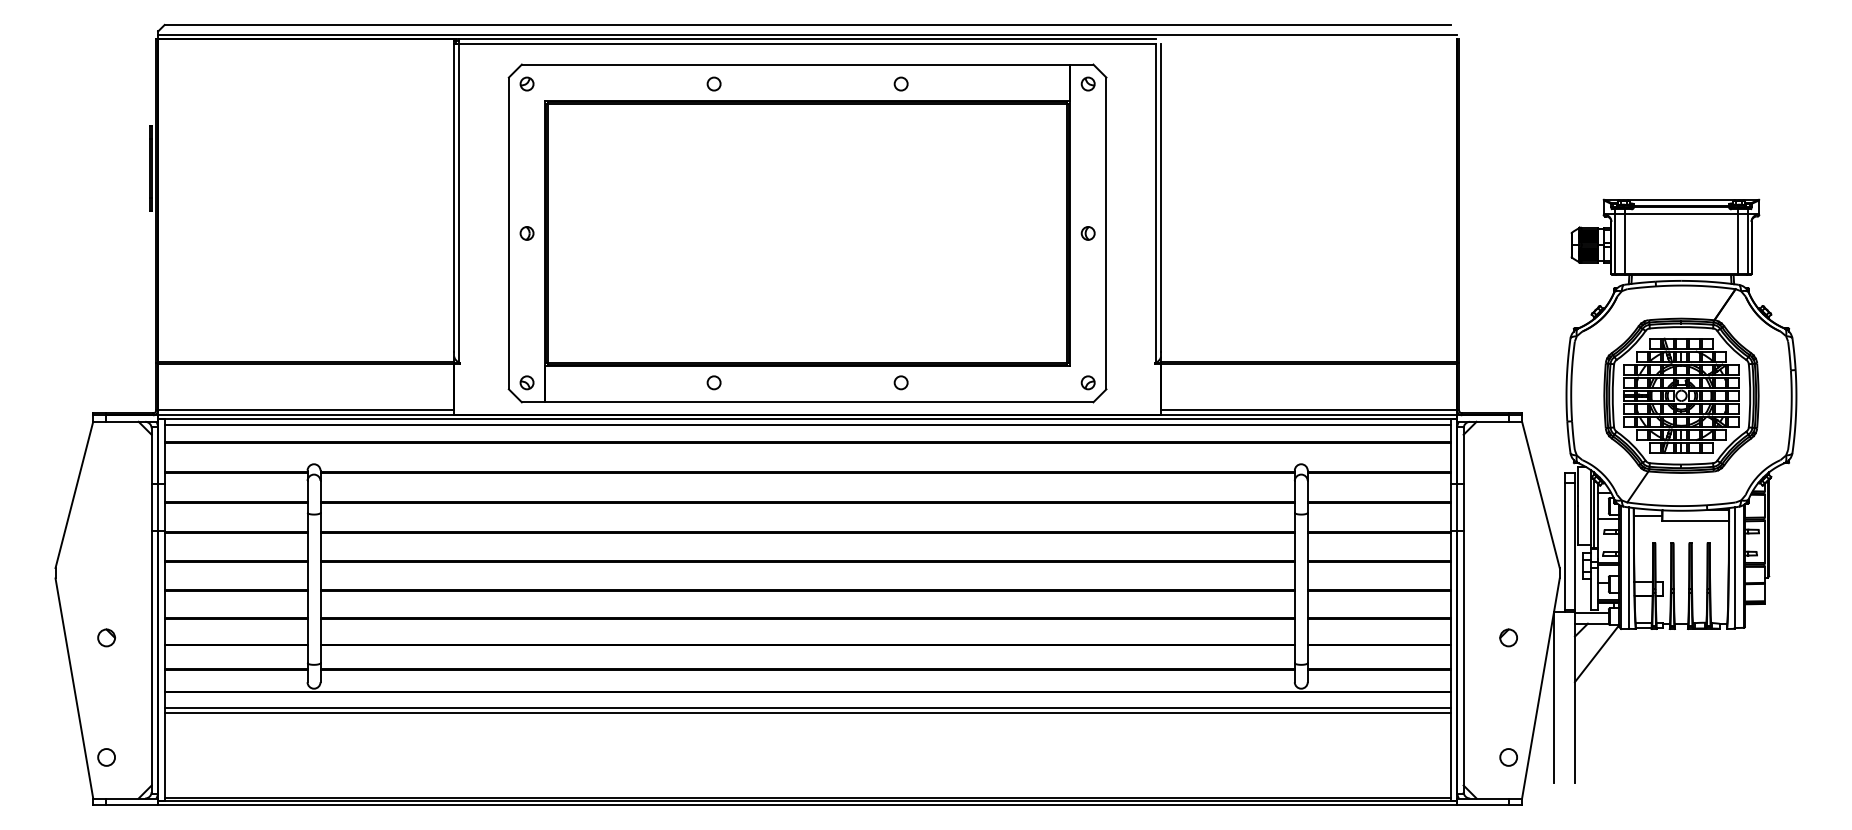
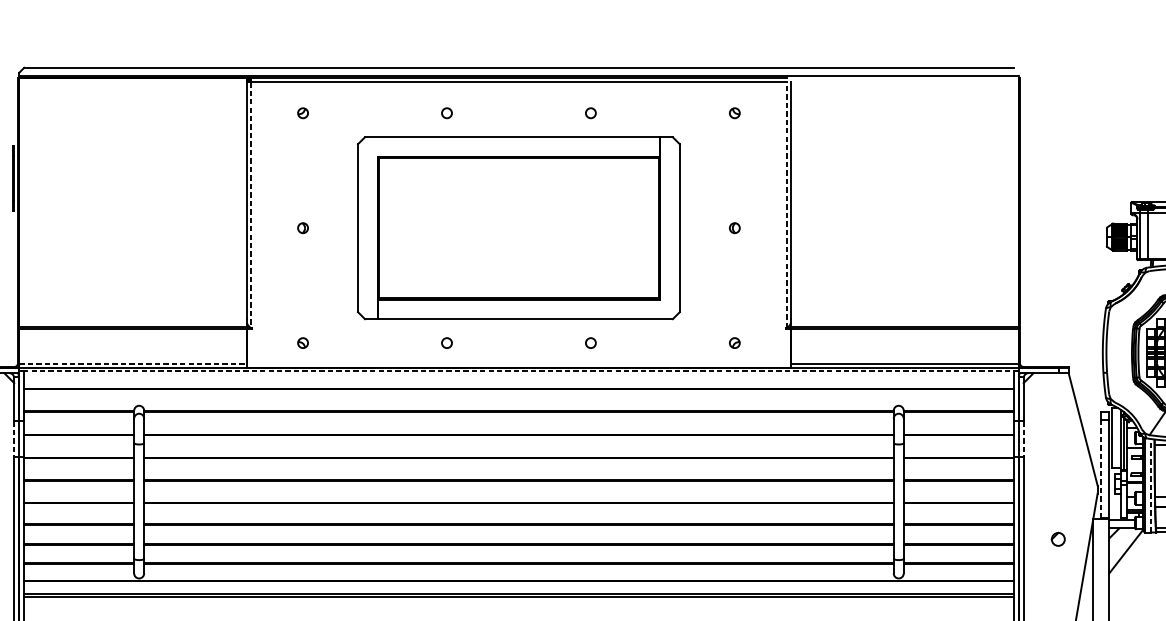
line: (459, 203) -> (251, 205), solid -> dashed
line: (1155, 203) -> (786, 205), solid -> dashed
part: (807, 233) -> (518, 228), size x0.7
line: (306, 410) -> (133, 364), solid -> dashed
line: (807, 419) -> (518, 371), solid -> dashed
line: (807, 424) -> (518, 375), removed
line: (151, 507) -> (14, 439), solid -> dashed
line: (1463, 507) -> (1023, 439), solid -> dashed
line: (1564, 546) -> (1101, 469), solid -> dashed
line: (1628, 568) -> (1150, 485), solid -> dashed

